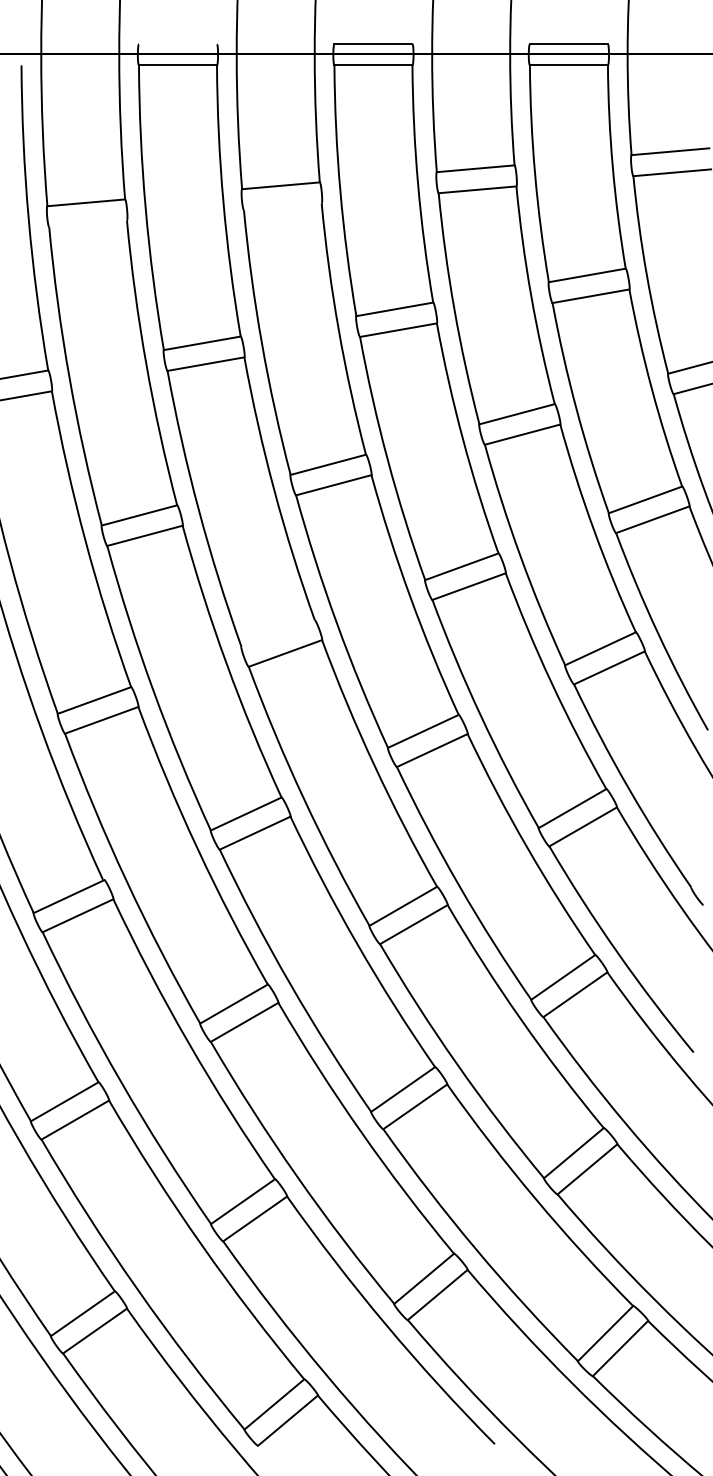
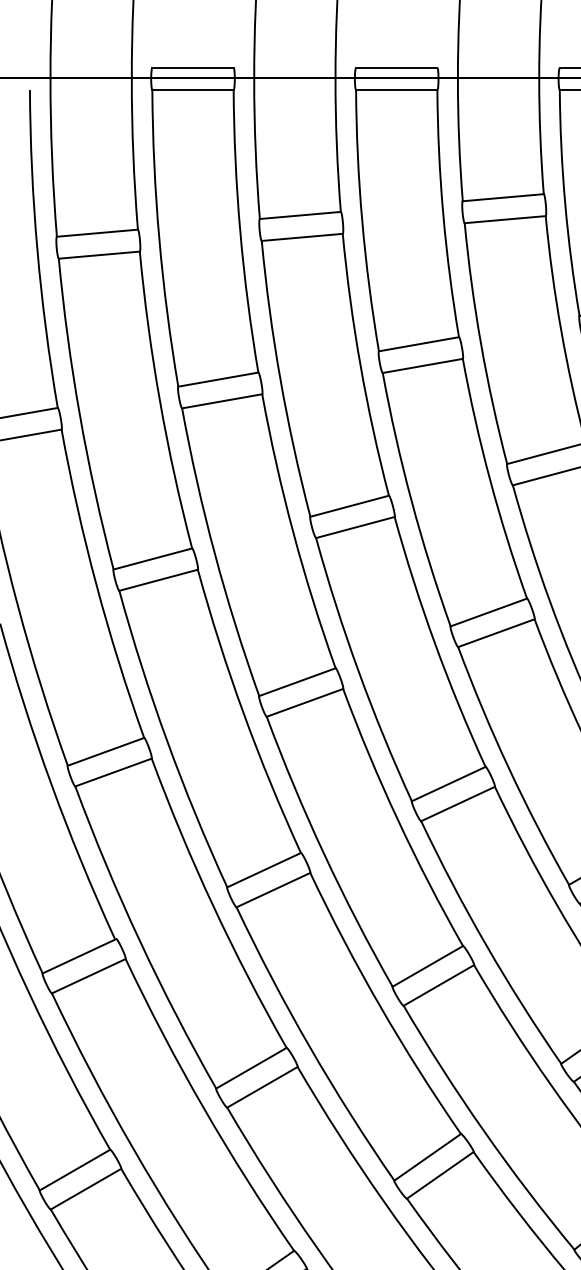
line: (177, 44) -> (192, 68), added
line: (282, 206) -> (301, 237), added
line: (87, 223) -> (98, 254), added
line: (277, 633) -> (296, 682), added

